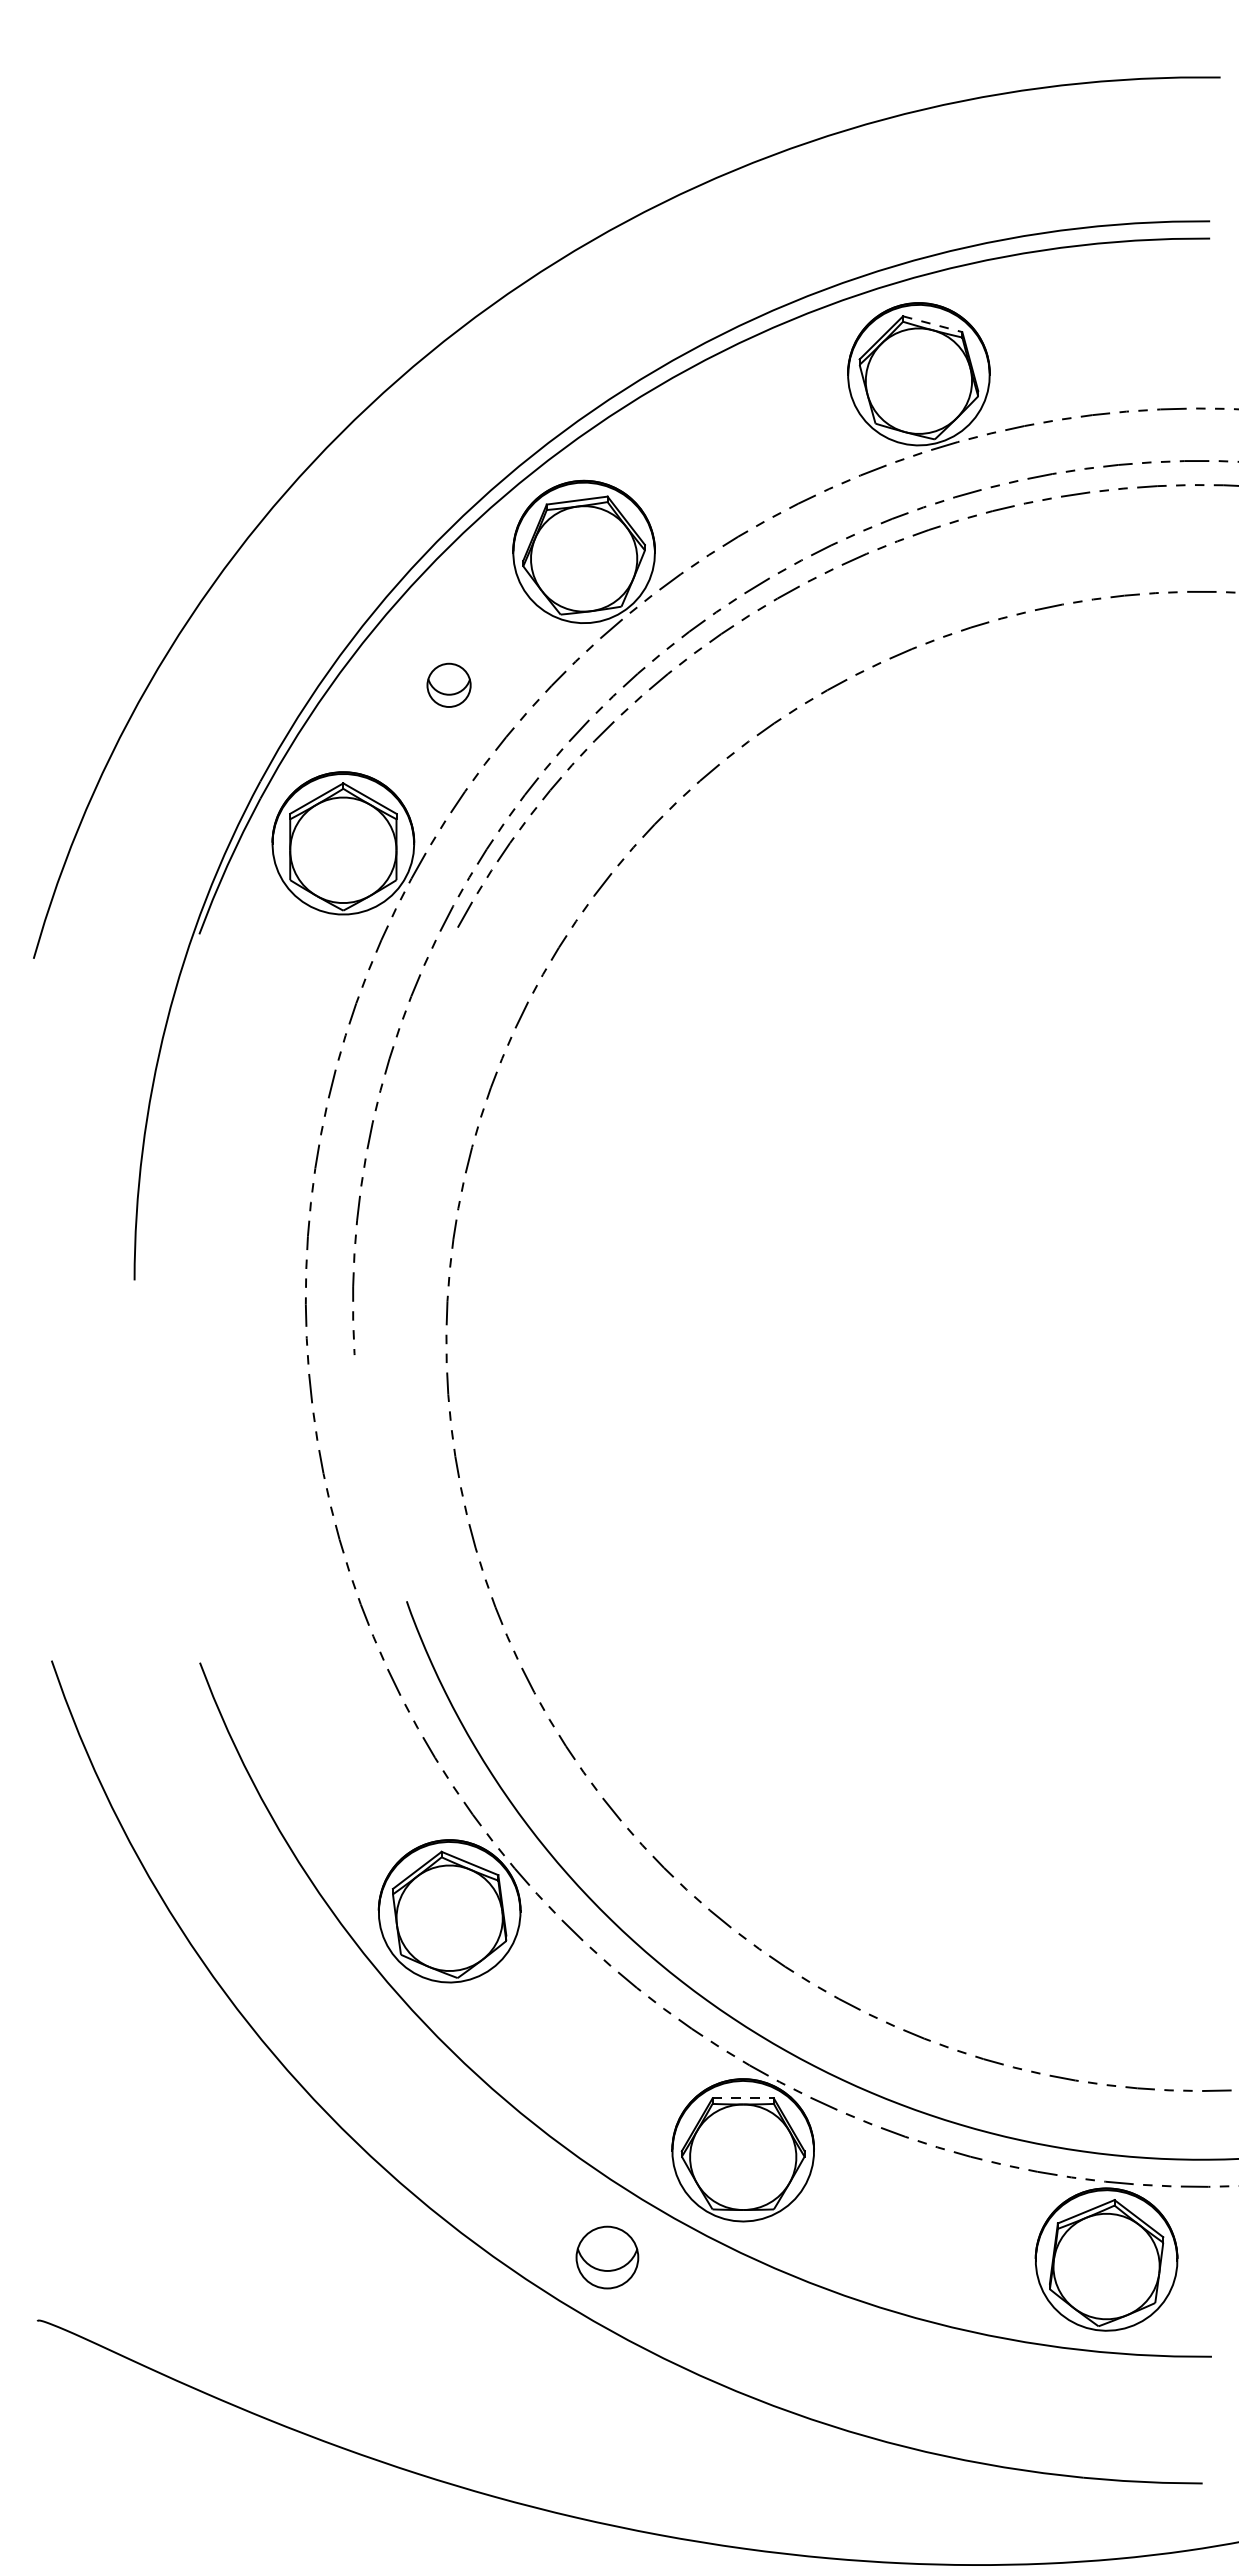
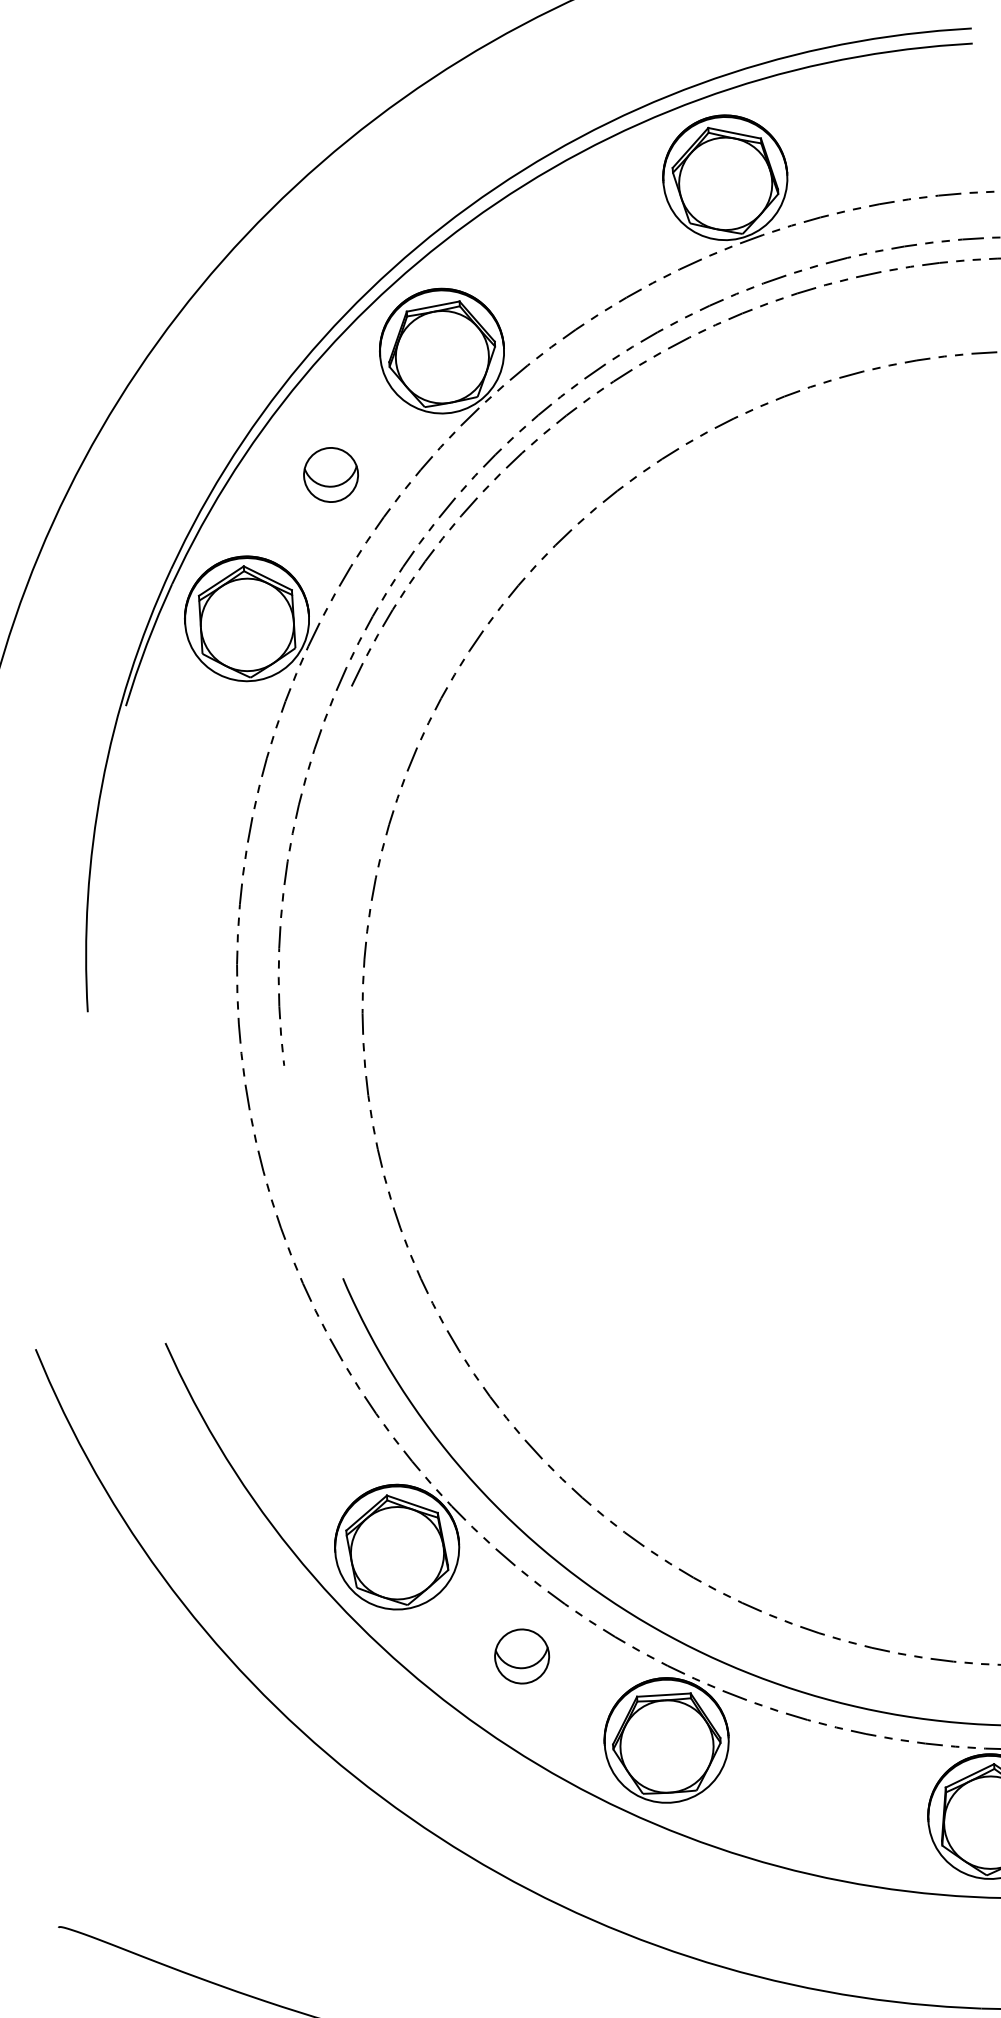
line: (932, 324) -> (734, 133), dashed -> solid
part: (448, 685) -> (330, 475), size x1.43
line: (743, 2098) -> (664, 1695), dashed -> solid
part: (607, 2257) -> (522, 1656), moved

